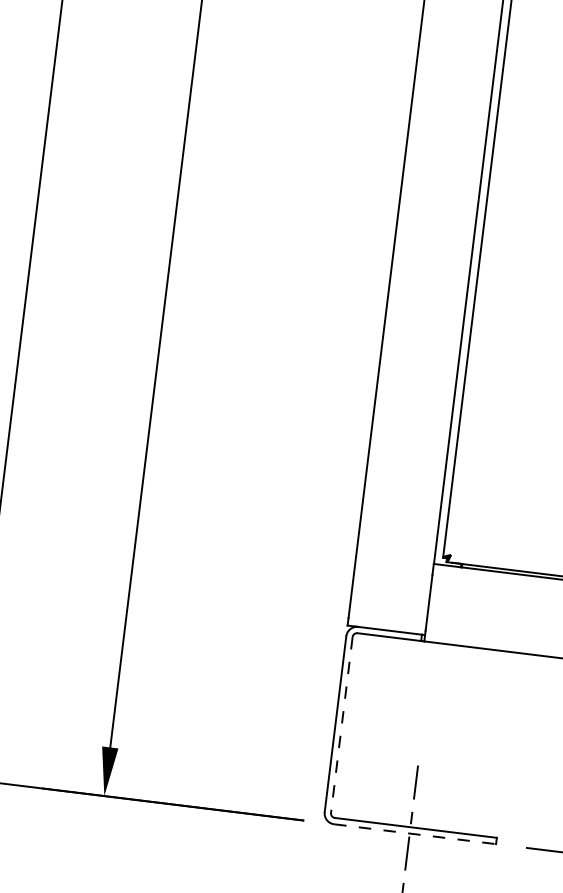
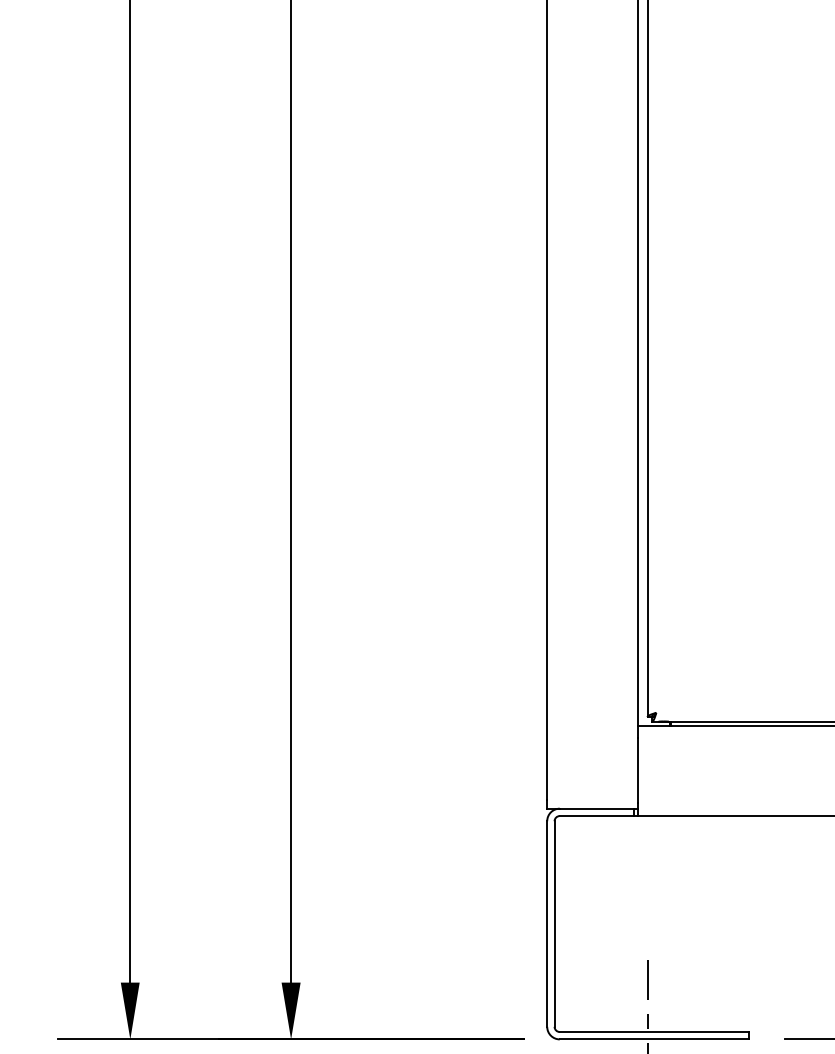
line: (341, 725) -> (554, 924), dashed -> solid
line: (415, 834) -> (654, 1039), dashed -> solid

